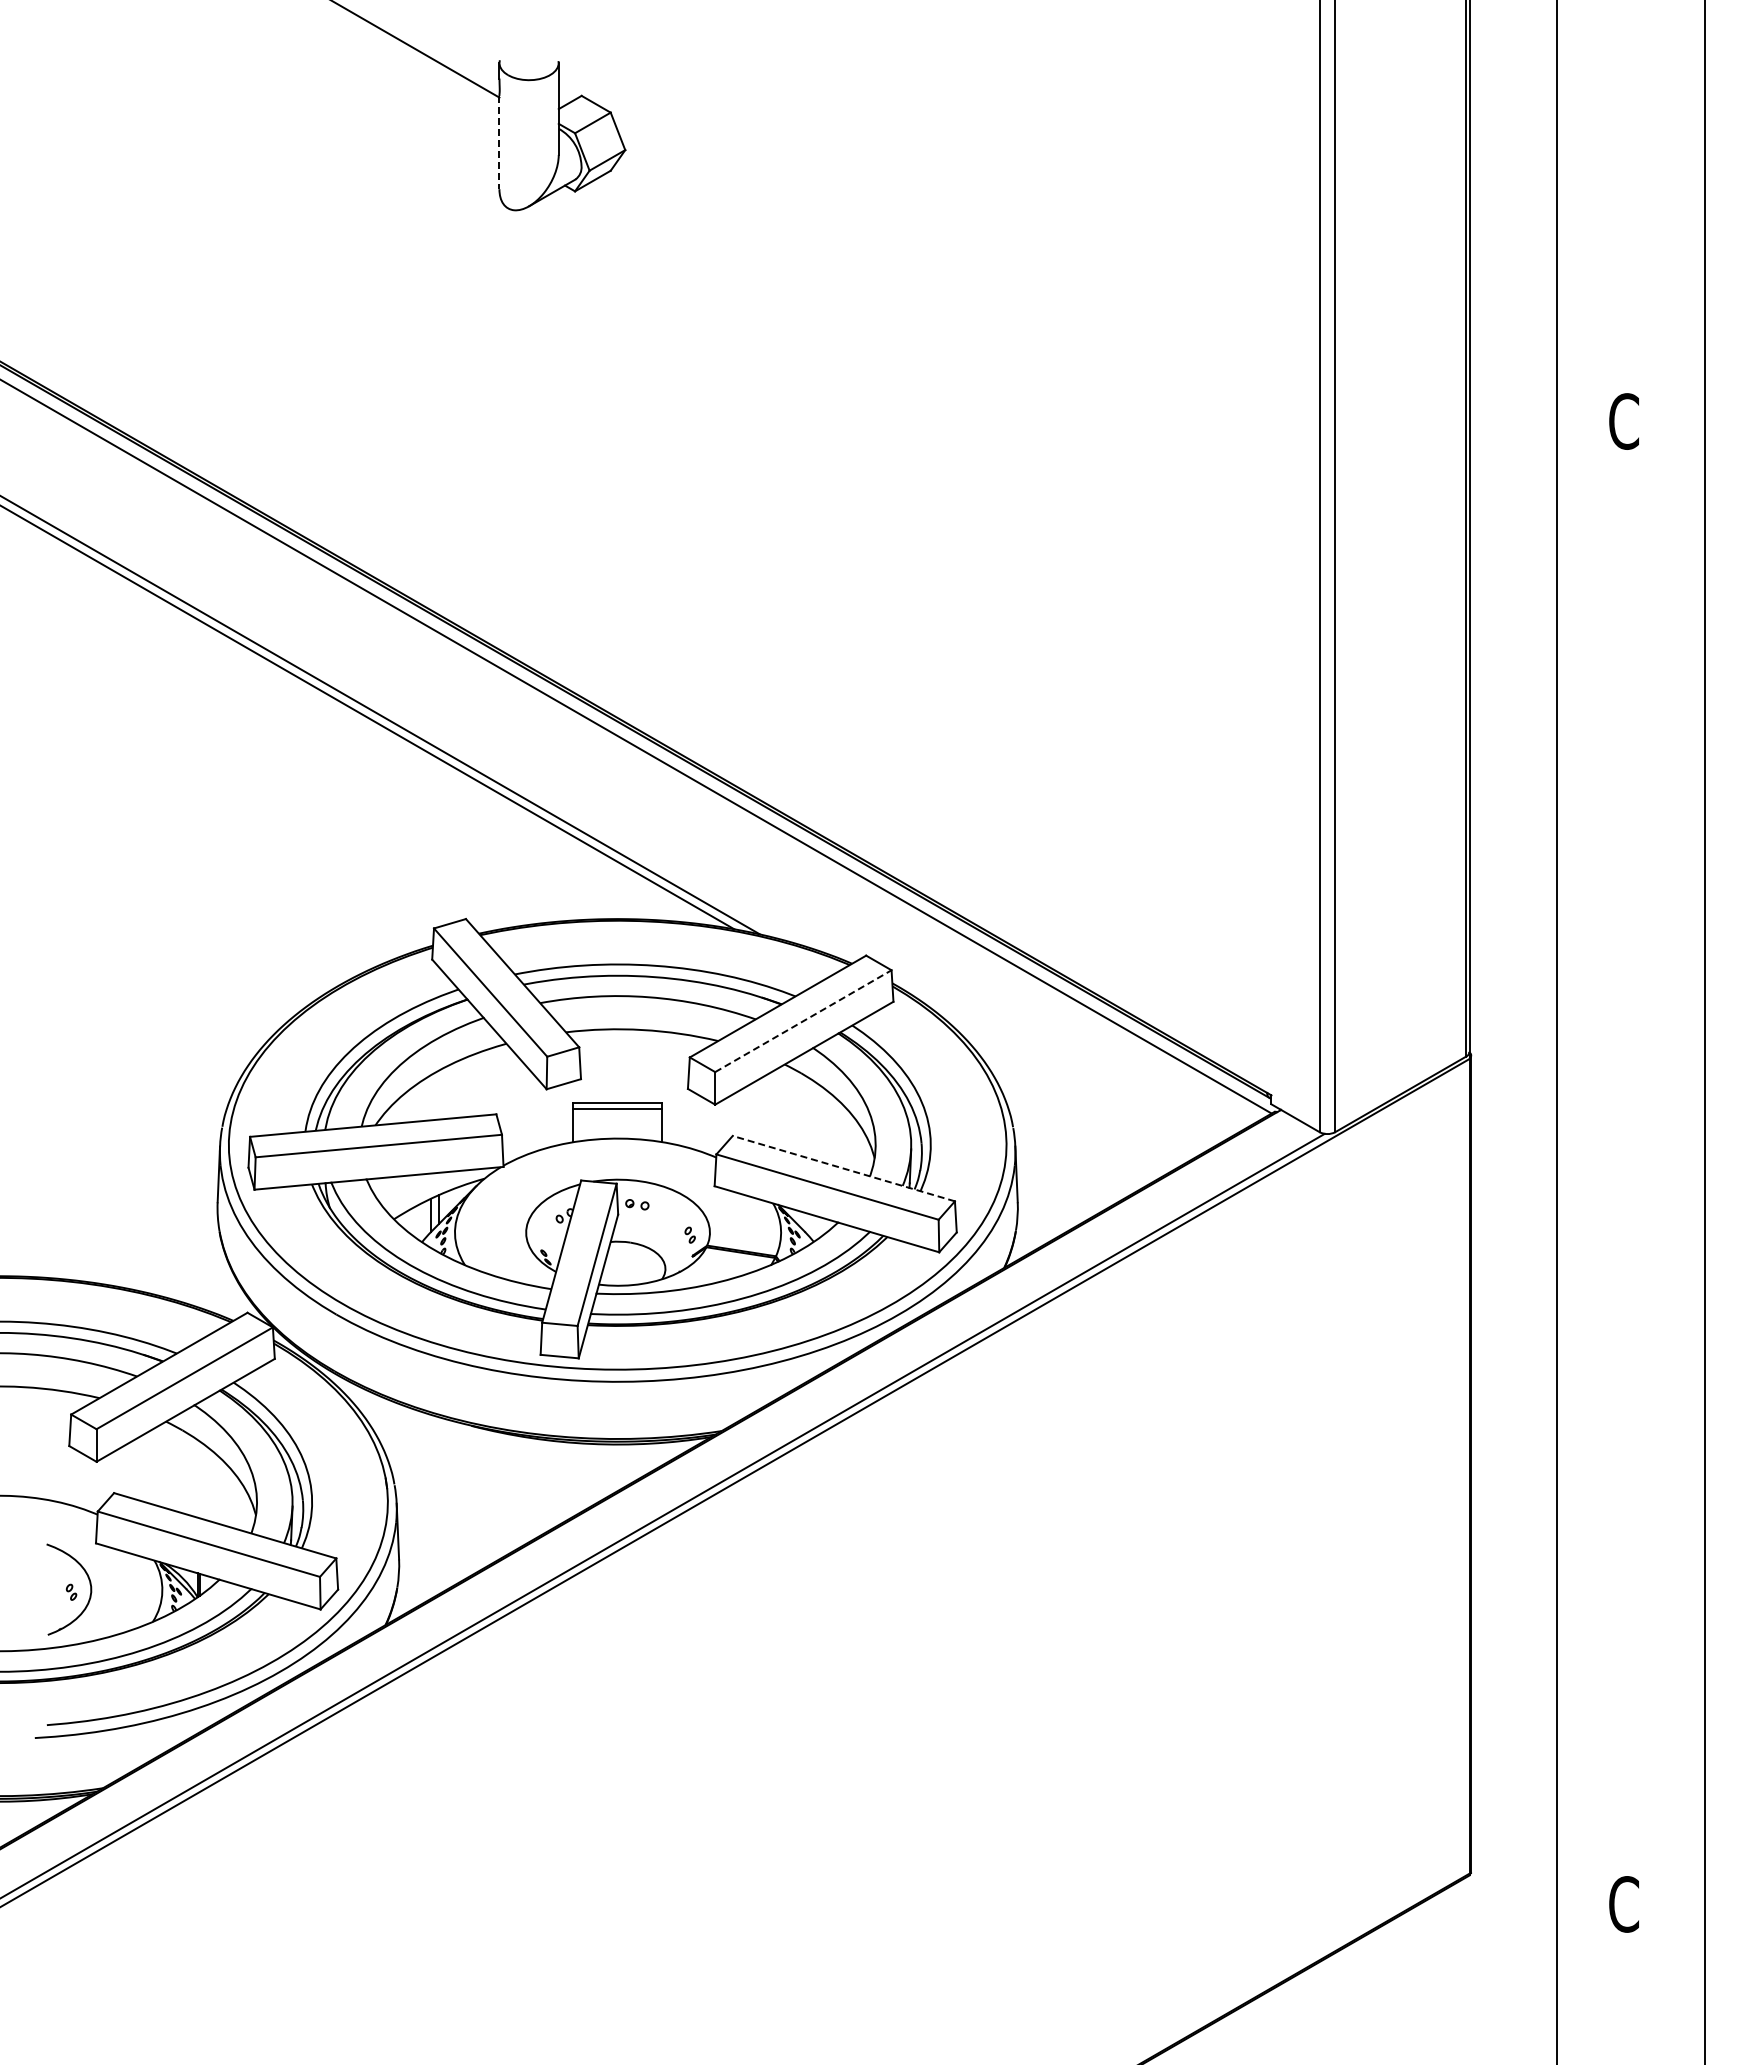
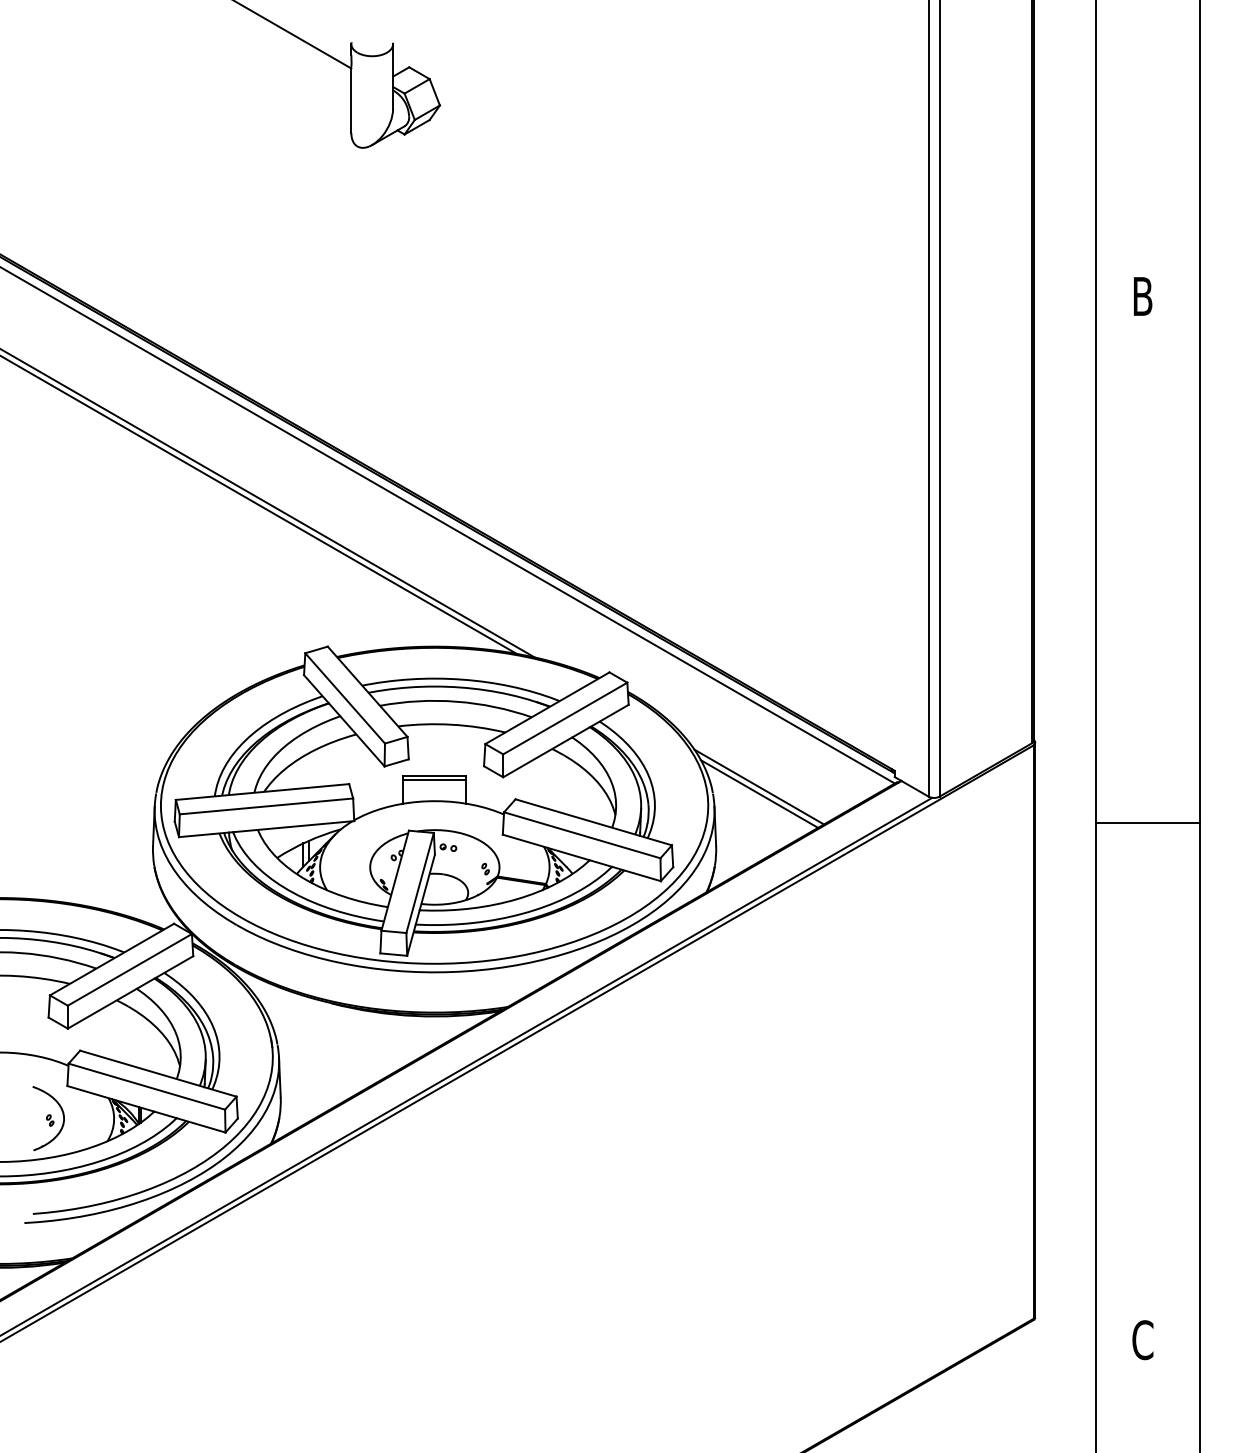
line: (499, 142) -> (351, 100), dashed -> solid
text: (1623, 421) -> (1142, 296), C -> B
line: (803, 1021) -> (565, 718), dashed -> solid
line: (1078, 1118) -> (758, 787), added
line: (1079, 1128) -> (759, 794), added
line: (843, 1168) -> (593, 822), dashed -> solid
line: (1630, 1170) -> (1147, 823), added

